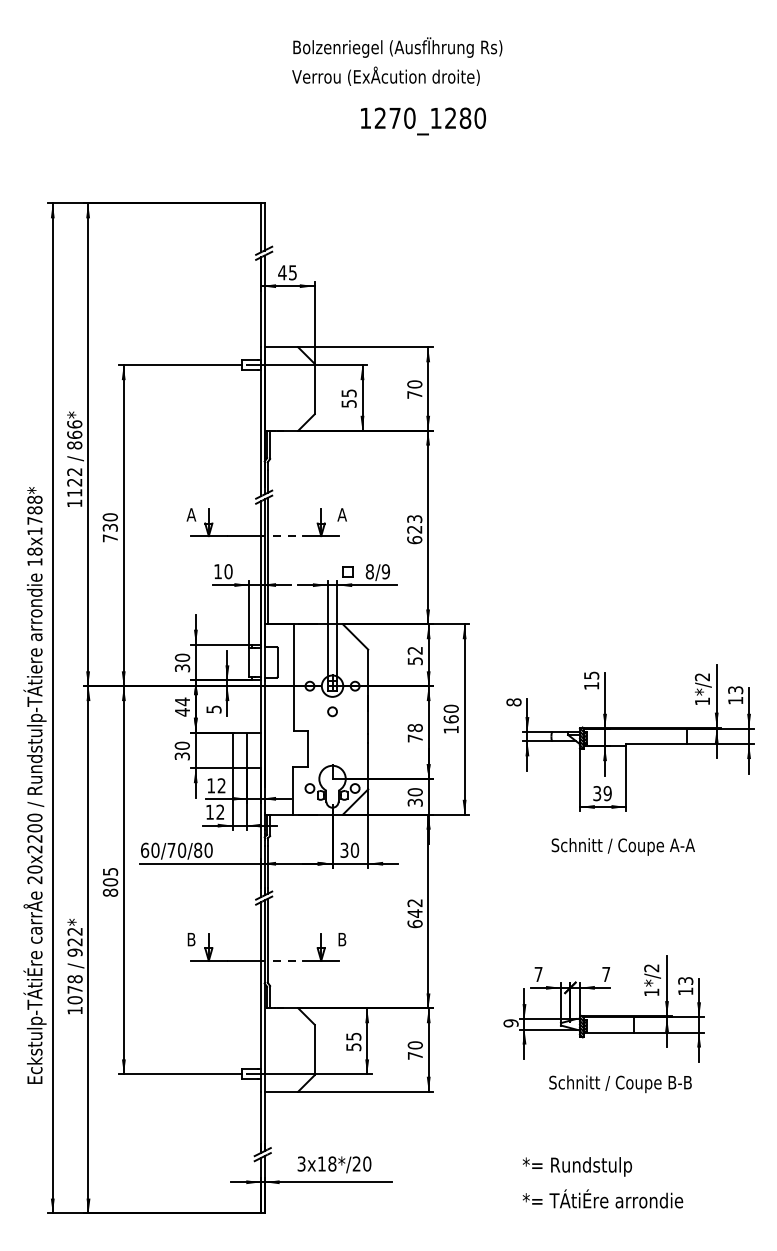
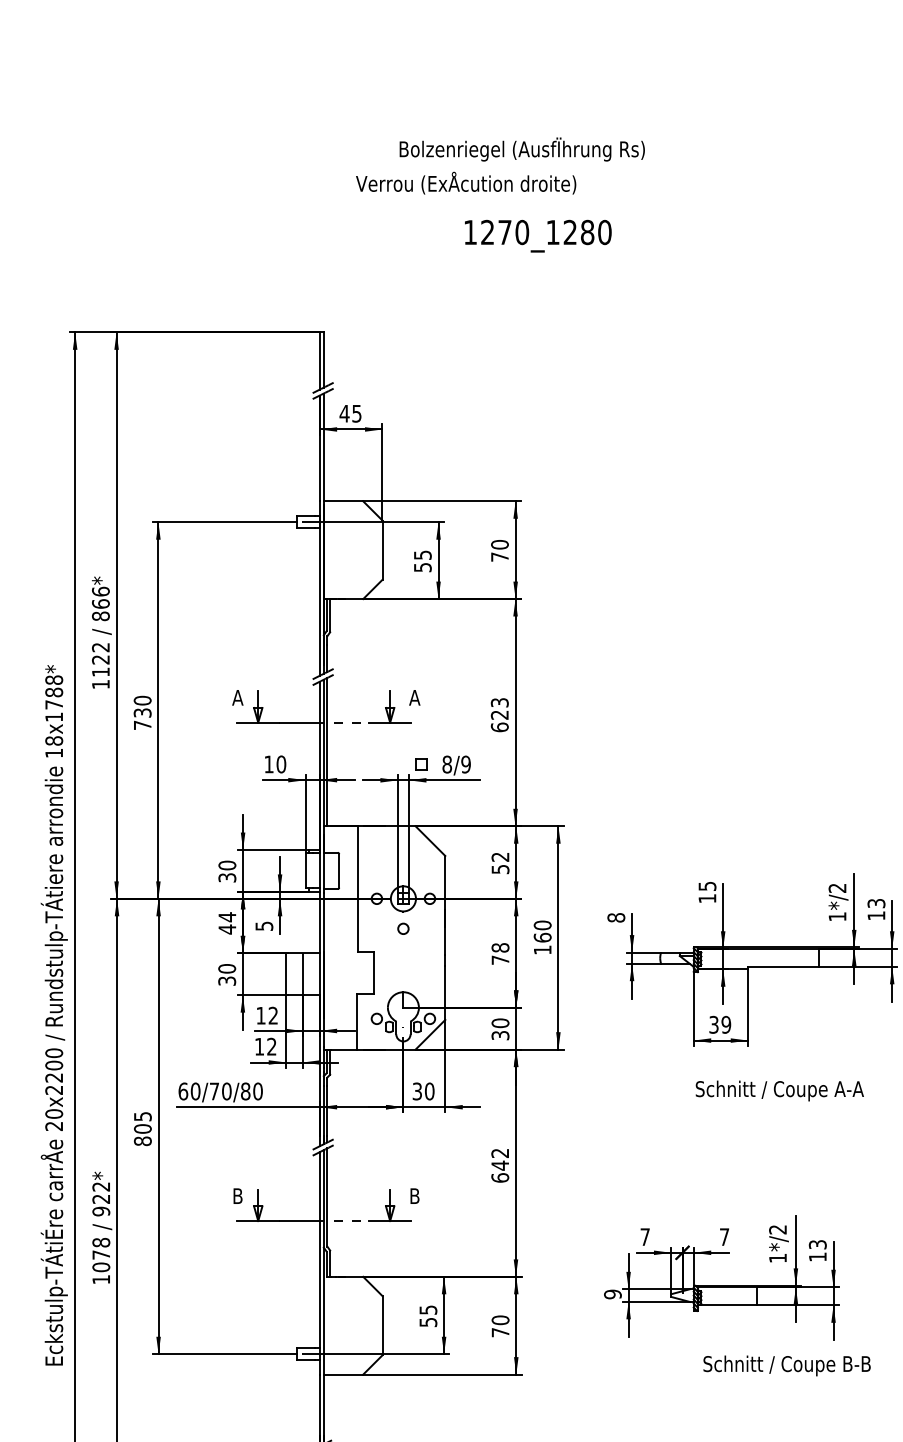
text: (397, 47) -> (521, 149), moved
text: (423, 121) -> (538, 236), moved
text: (622, 846) -> (778, 1090), moved
text: (620, 1084) -> (787, 1366), moved

